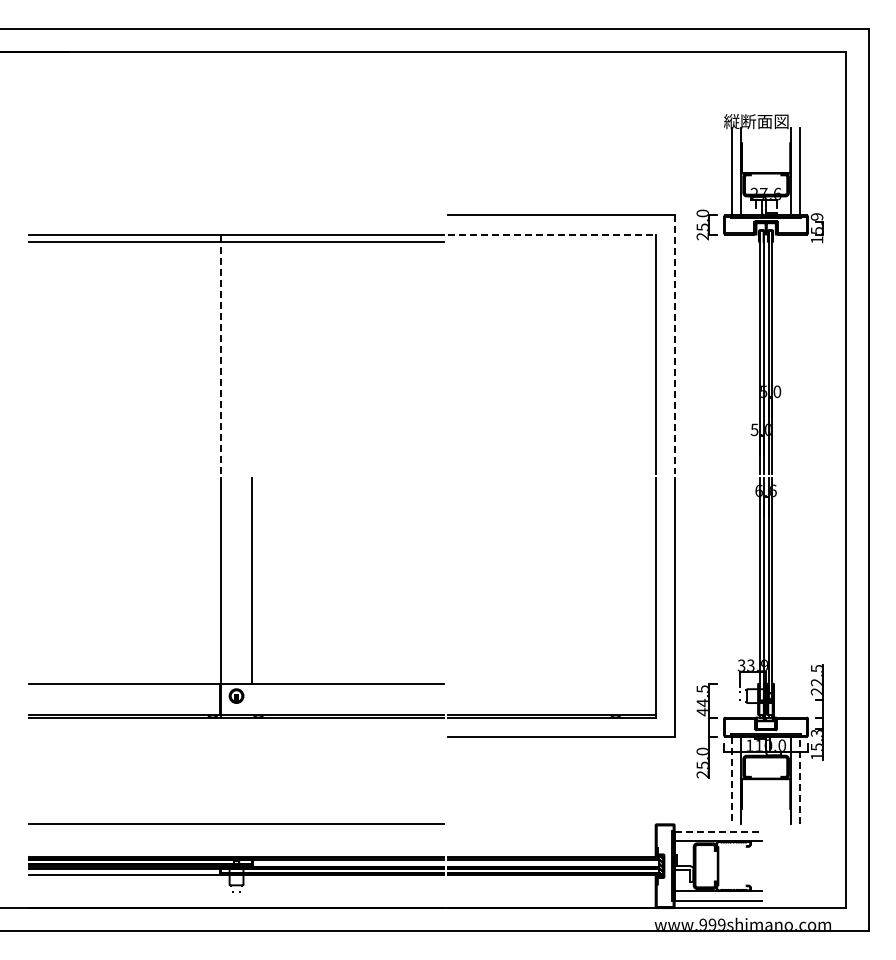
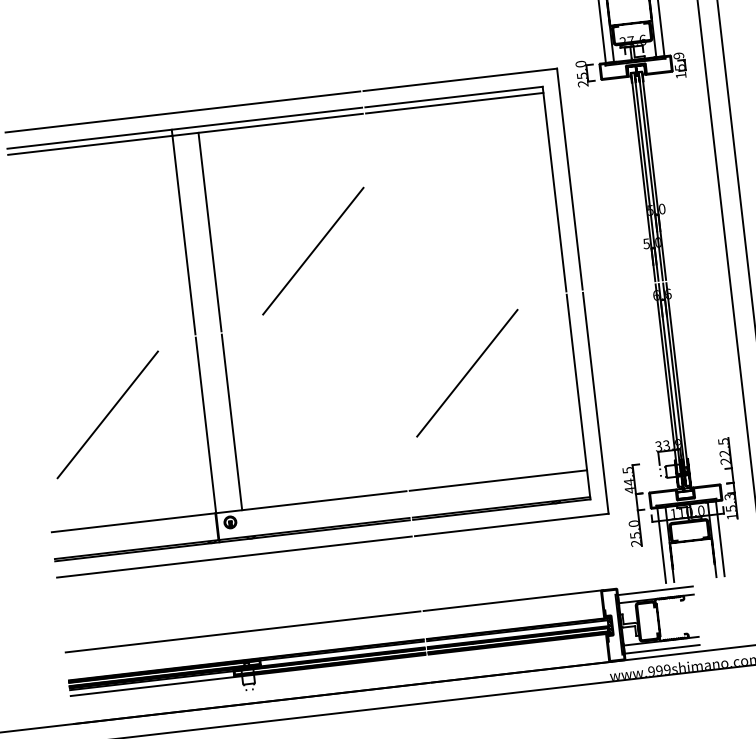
line: (236, 215) -> (182, 111), added
line: (551, 234) -> (453, 97), dashed -> solid
line: (551, 241) -> (454, 103), added
line: (674, 345) -> (569, 179), dashed -> solid
line: (221, 357) -> (184, 234), dashed -> solid
line: (251, 357) -> (209, 231), added
line: (368, 393) -> (313, 250), added
line: (108, 555) -> (107, 414), added
line: (529, 555) -> (466, 373), added
line: (551, 683) -> (498, 480), added
line: (236, 736) -> (234, 556), added
line: (731, 780) -> (661, 545), dashed -> solid
line: (800, 780) -> (720, 538), dashed -> solid
line: (552, 824) -> (512, 600), added
line: (718, 831) -> (655, 590), dashed -> solid

